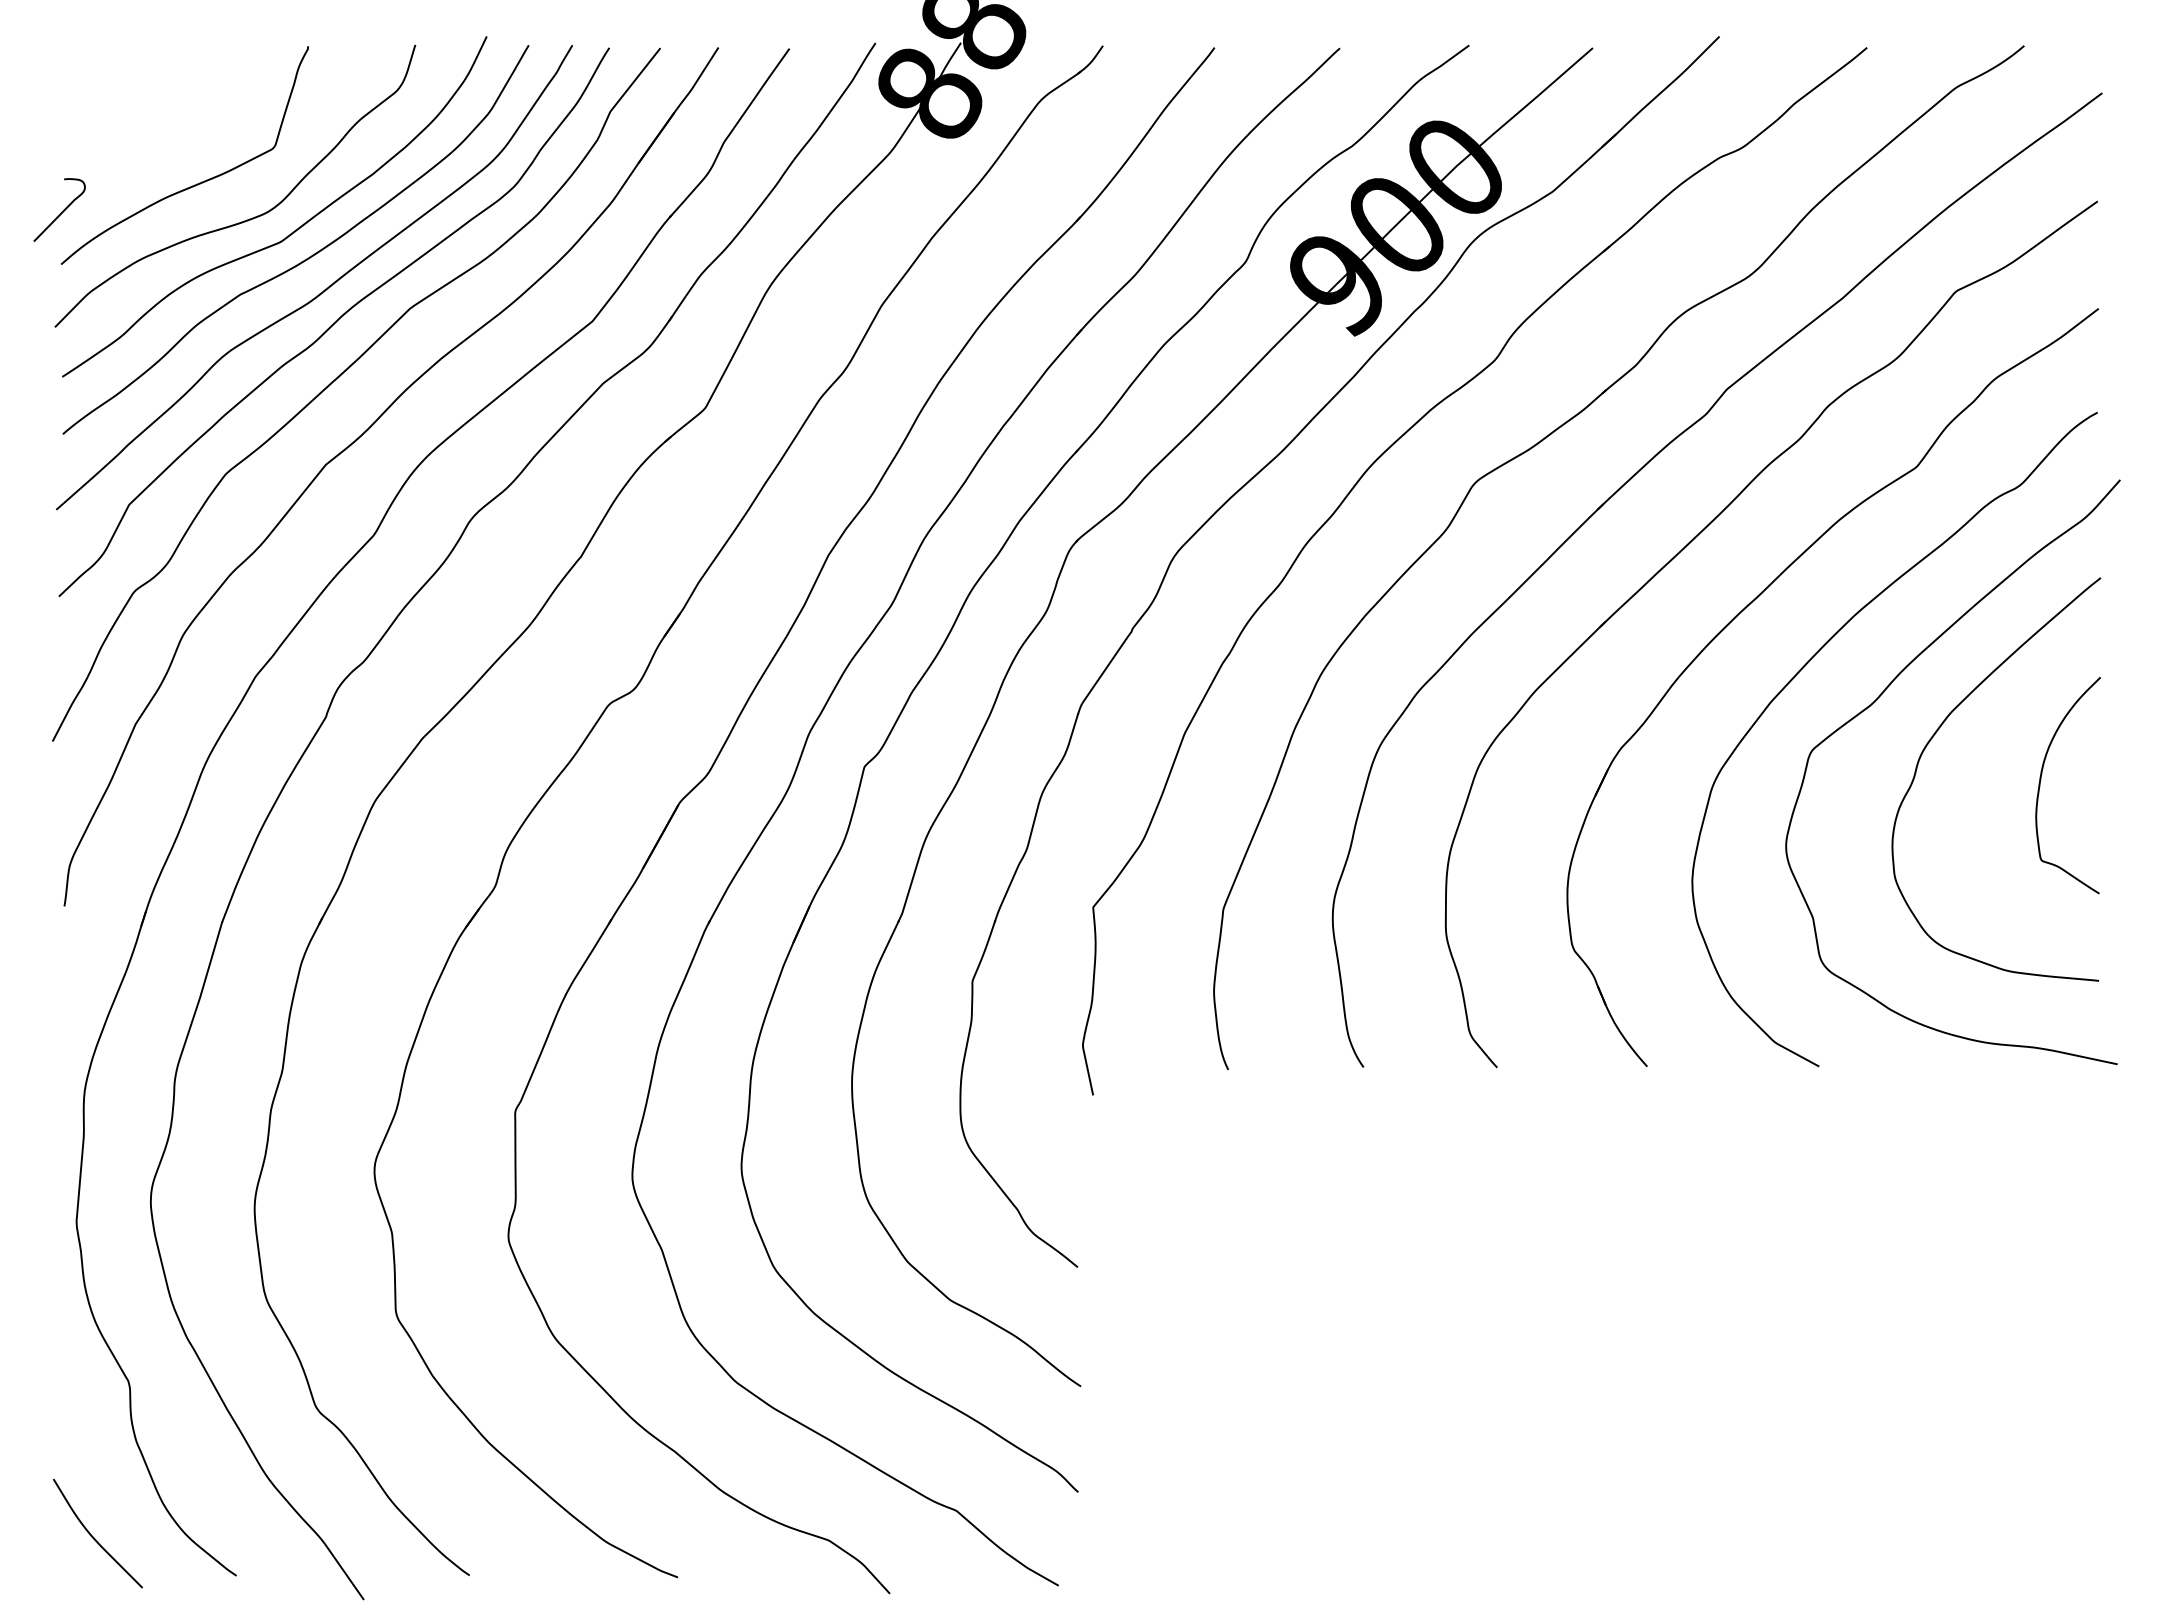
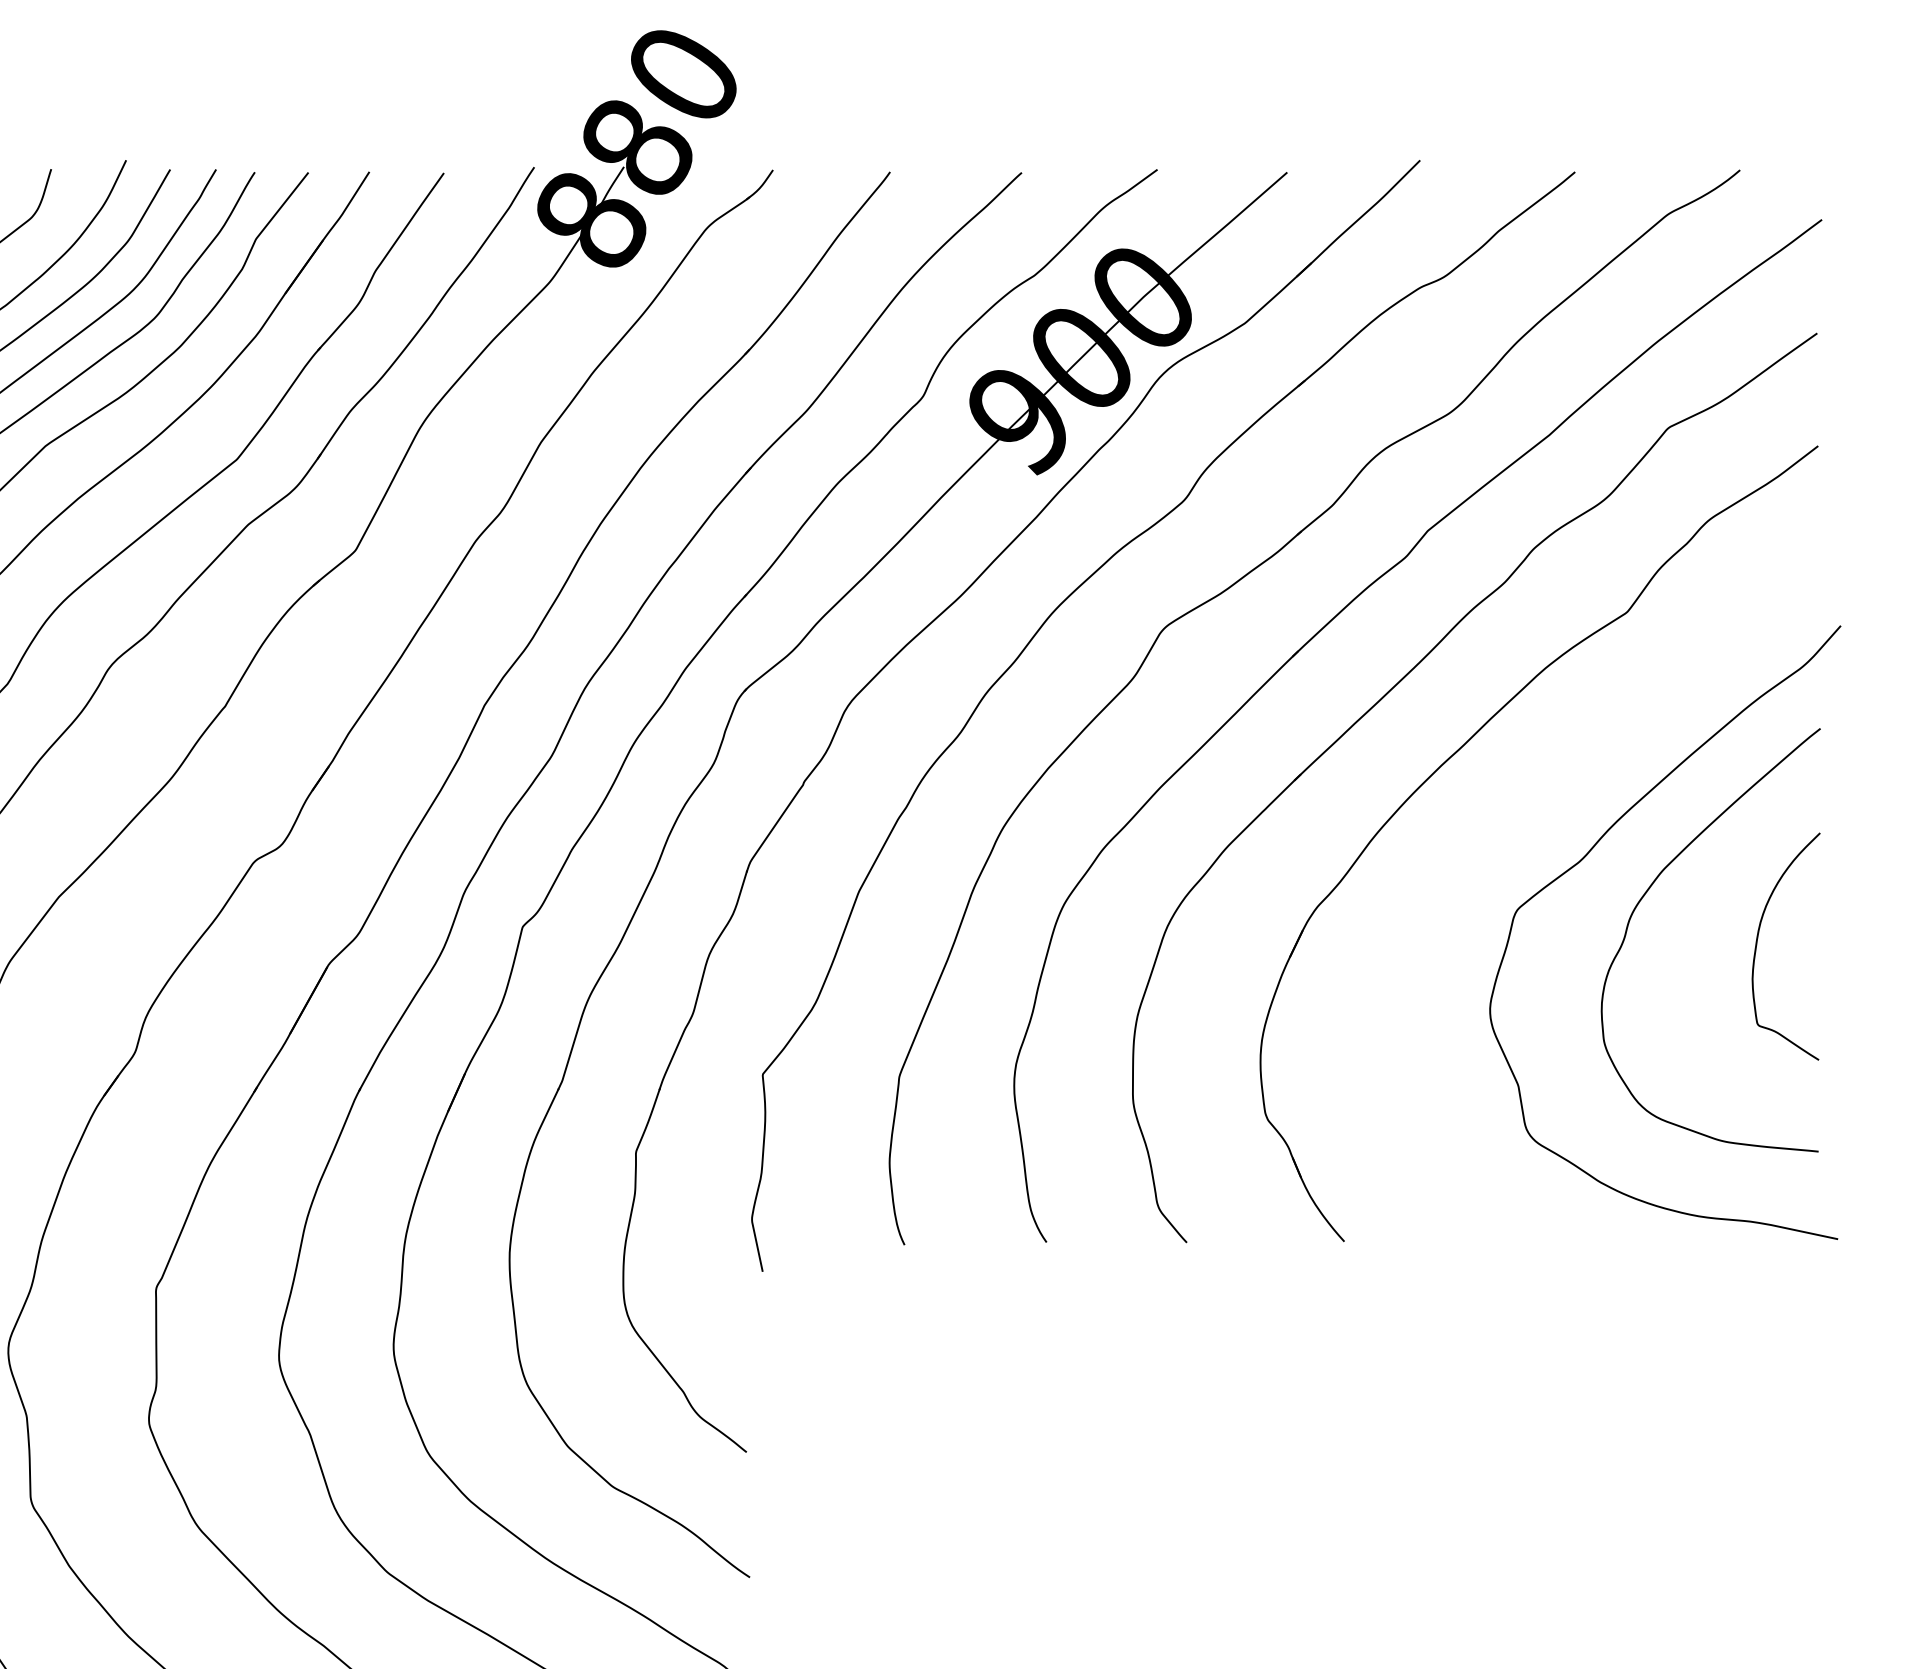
curve: (1809, 662) -> (1514, 817), removed

